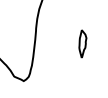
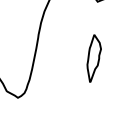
part: (82, 43) -> (93, 57), size x1.4

